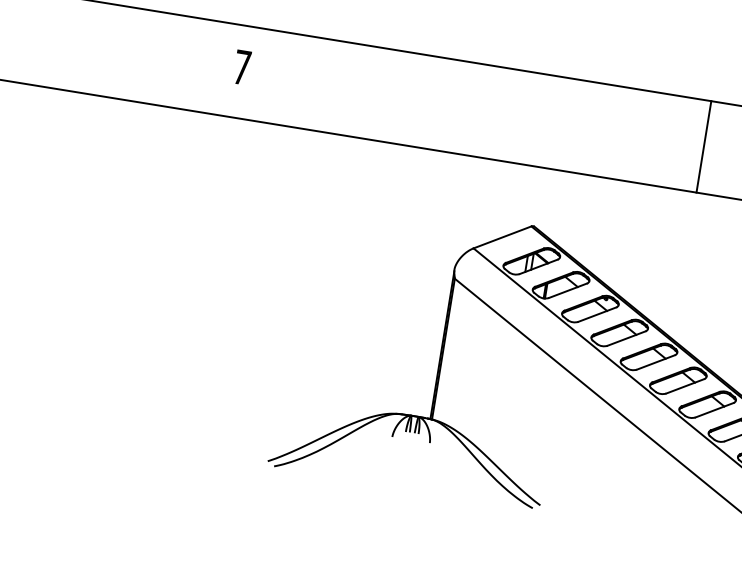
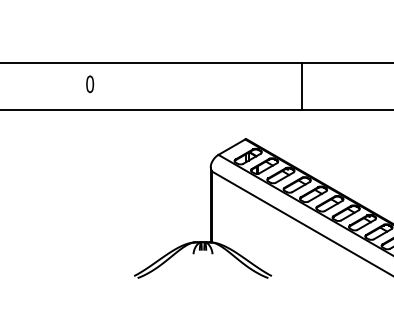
text: (242, 68) -> (90, 84), 7 -> 0
line: (703, 146) -> (301, 86), moved

